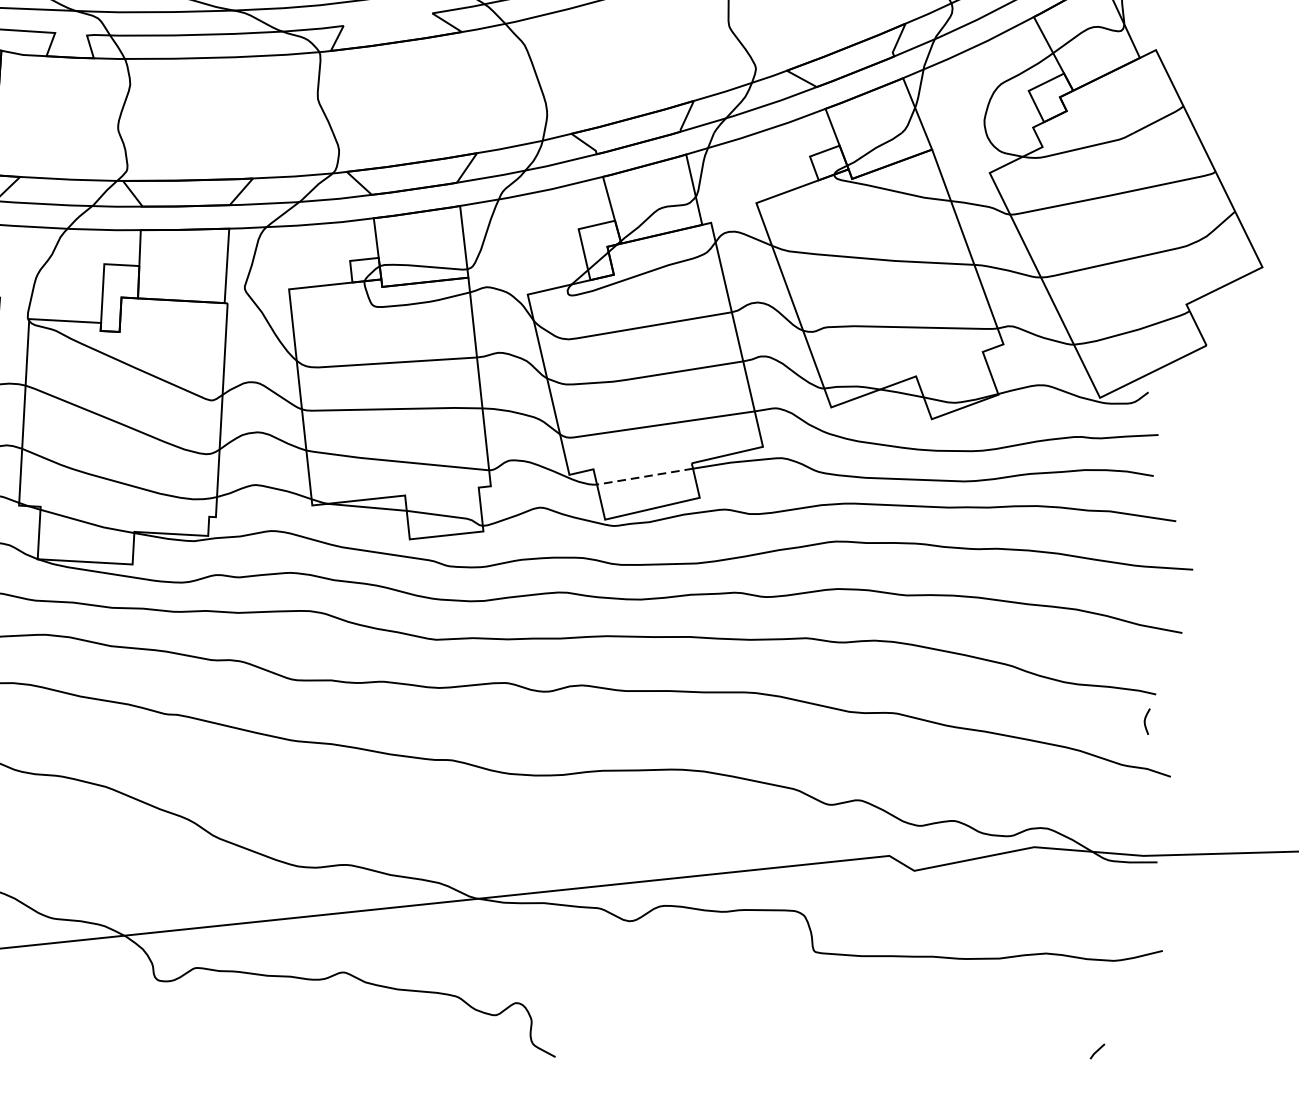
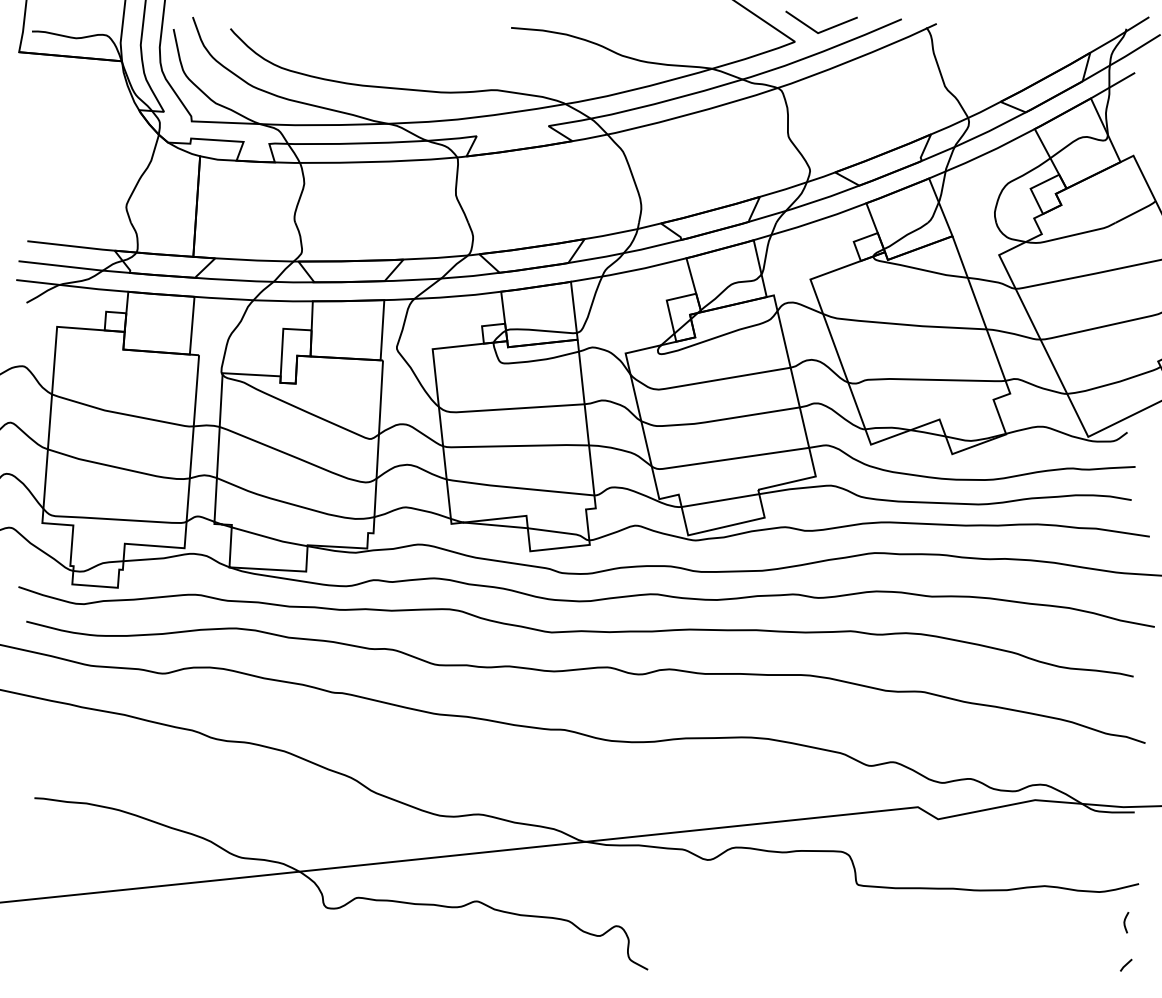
line: (643, 476) -> (719, 500), dashed -> solid
curve: (1146, 721) -> (1125, 922), moved
line: (1097, 1050) -> (1126, 964), moved

